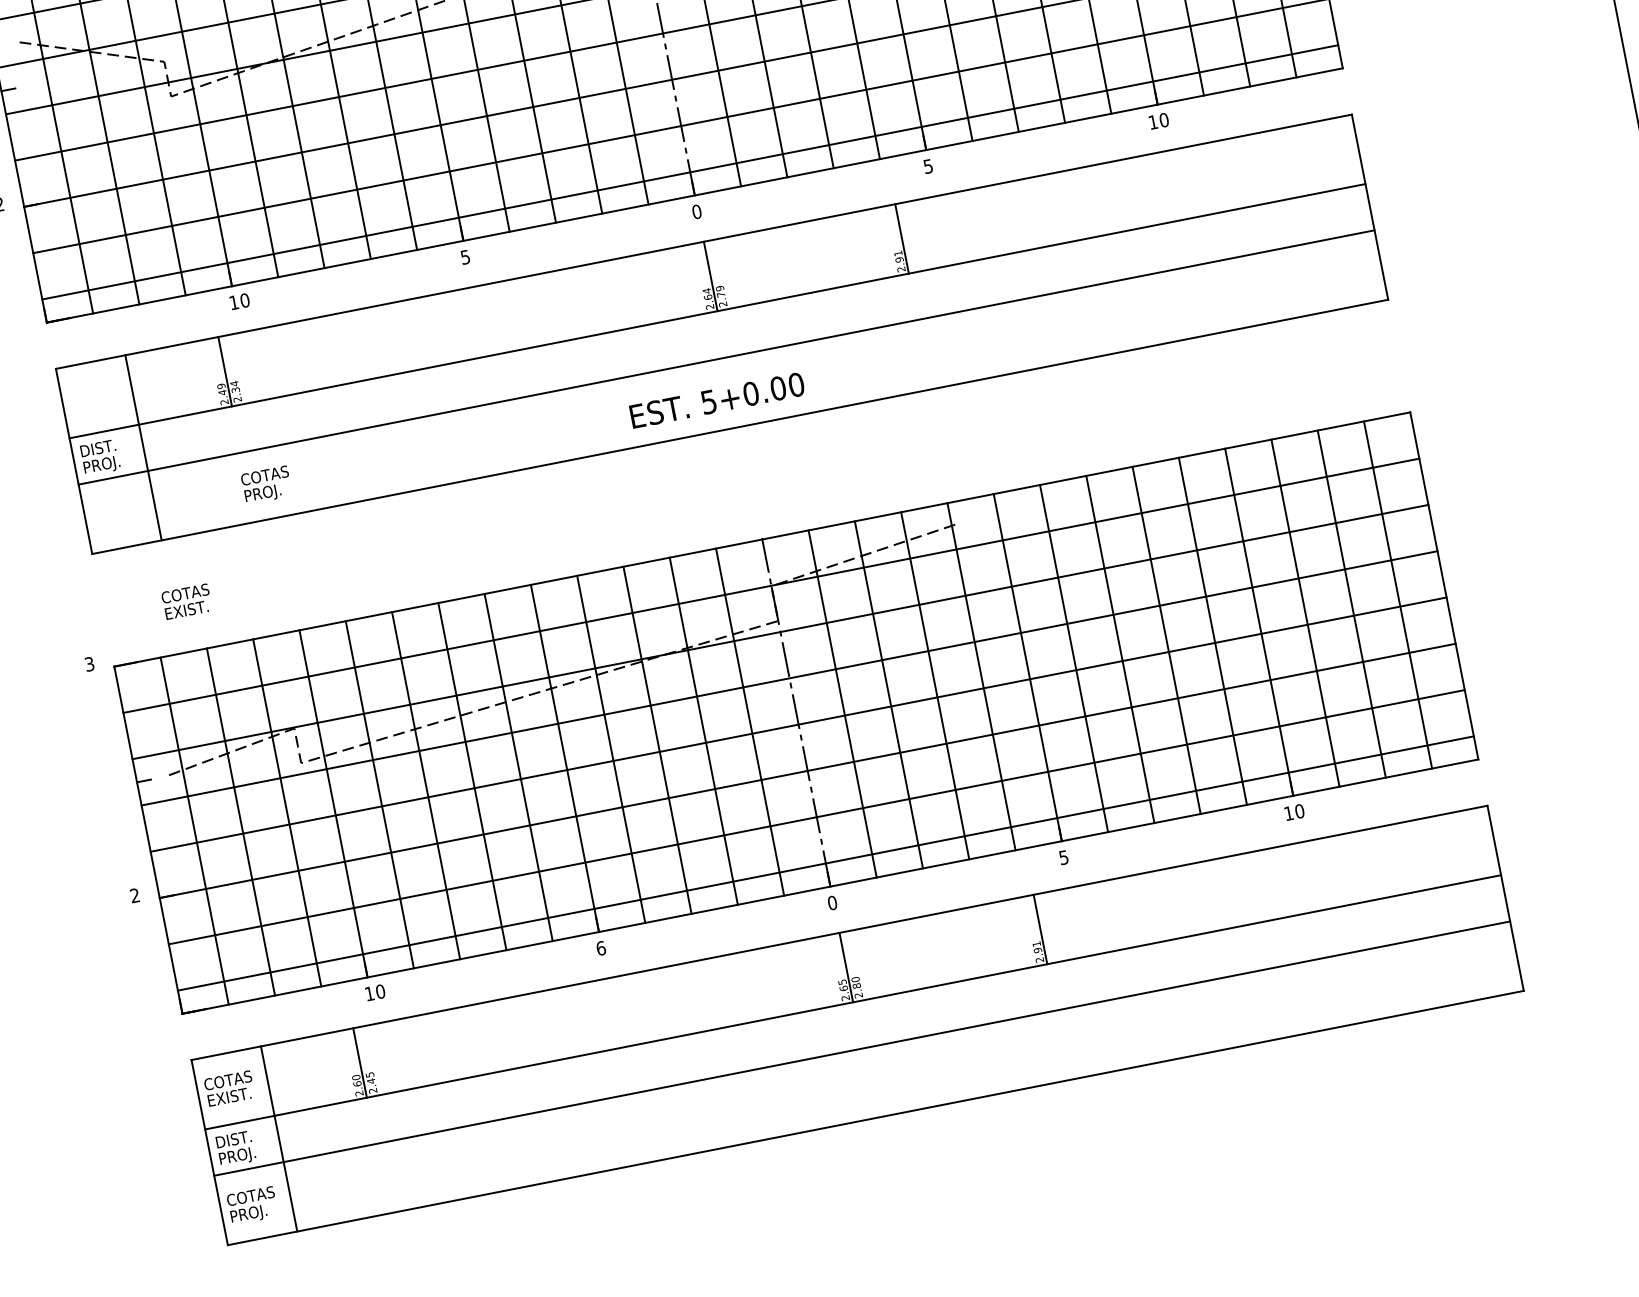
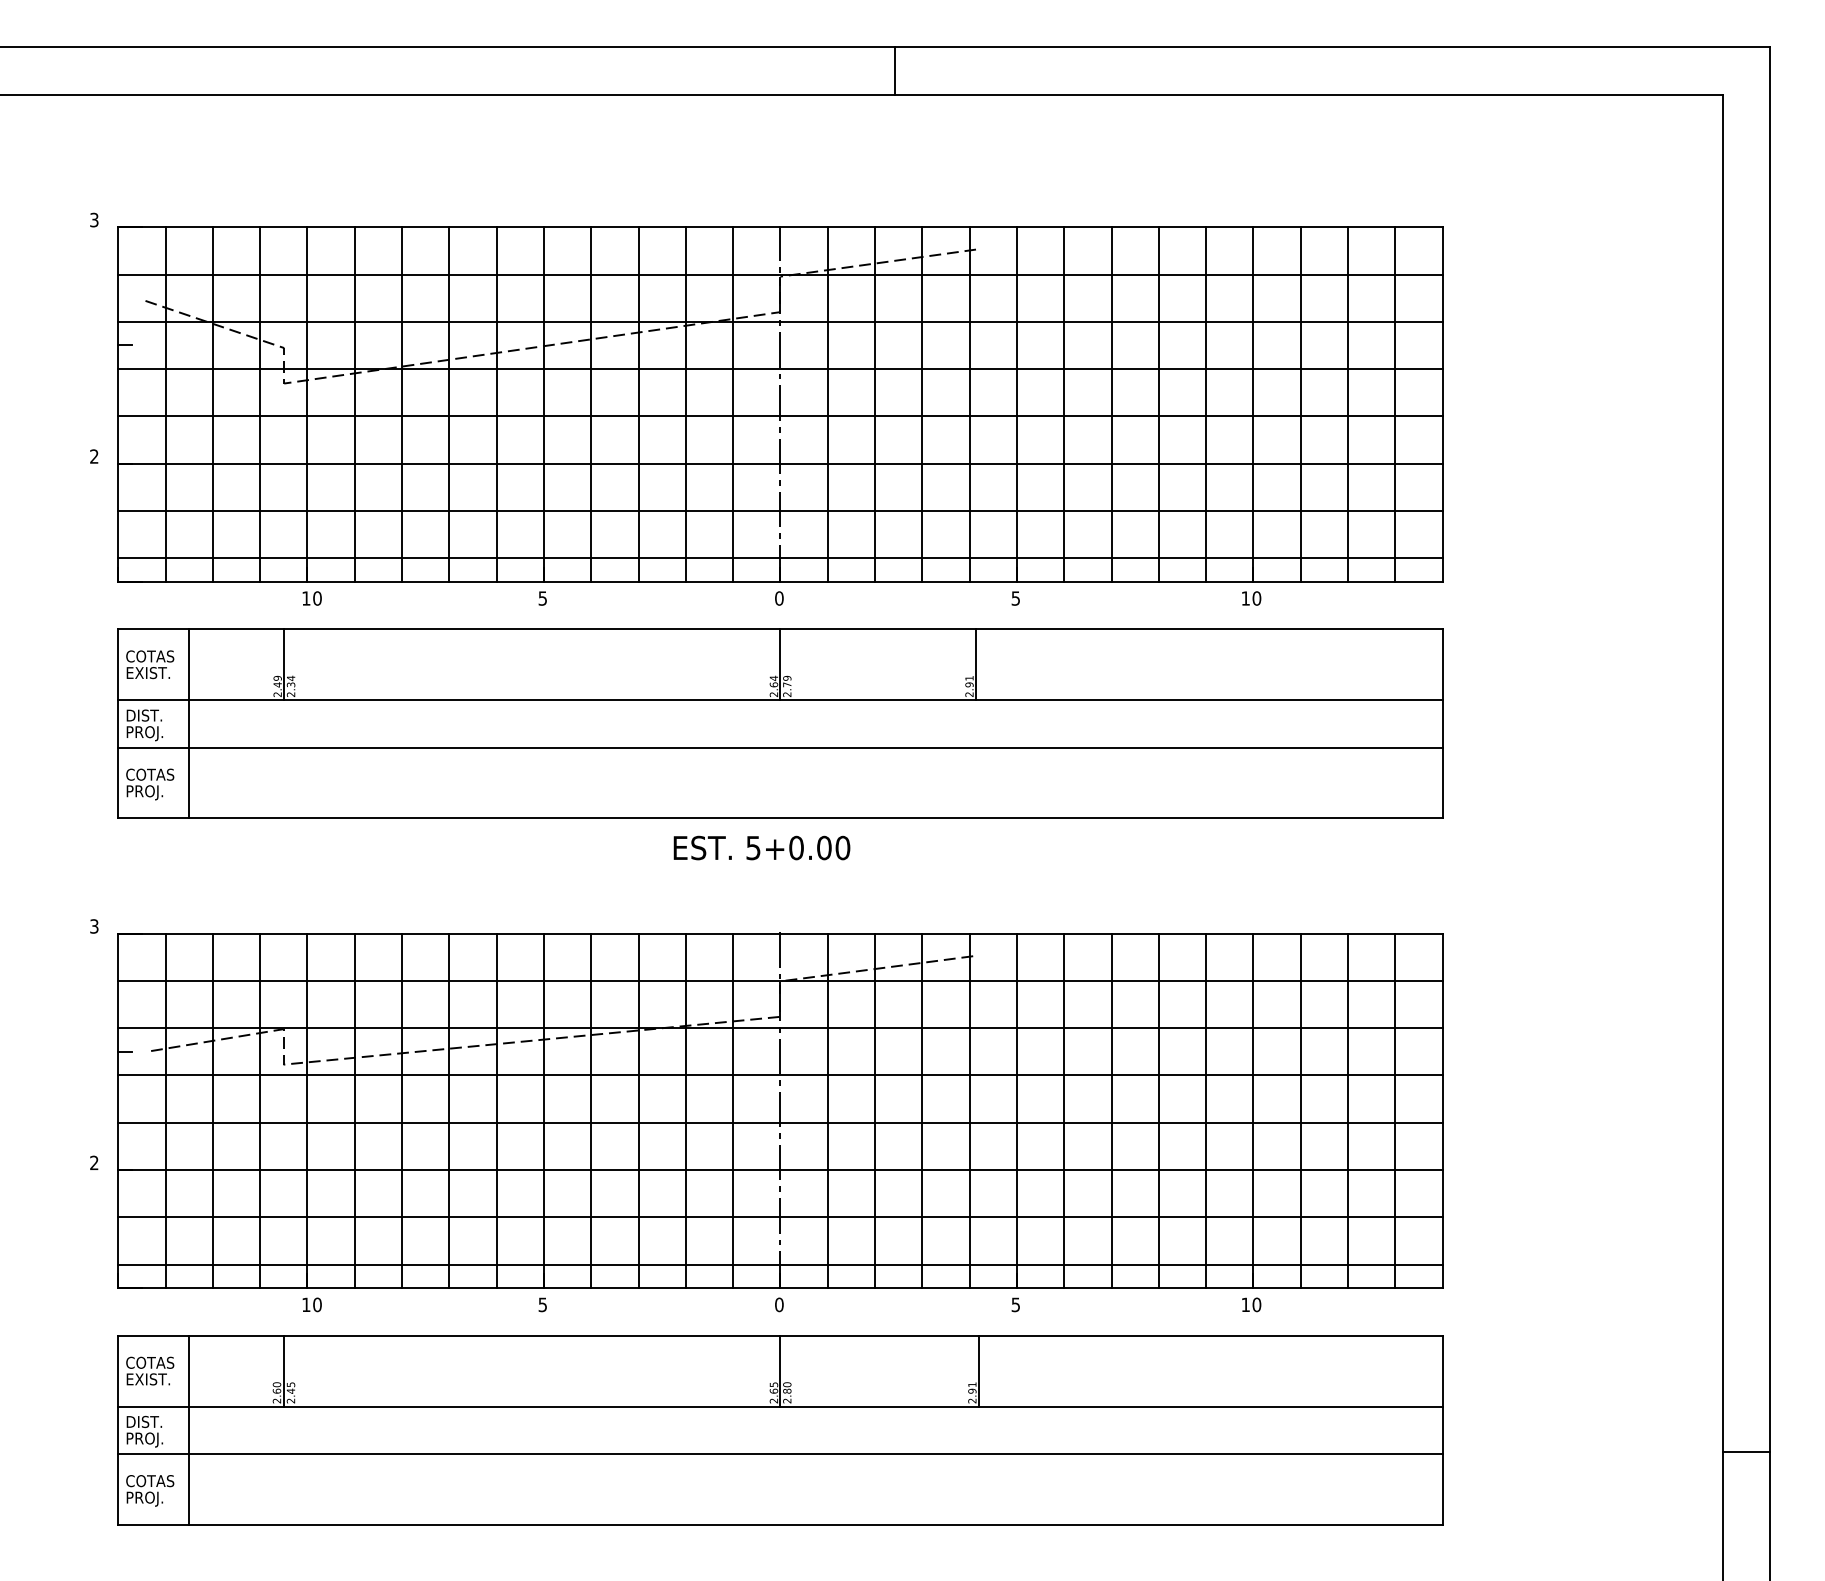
text: (716, 400) -> (761, 847), moved
text: (267, 485) -> (150, 784), moved
text: (187, 601) -> (150, 664), moved
text: (600, 948) -> (542, 1304), 6 -> 5

